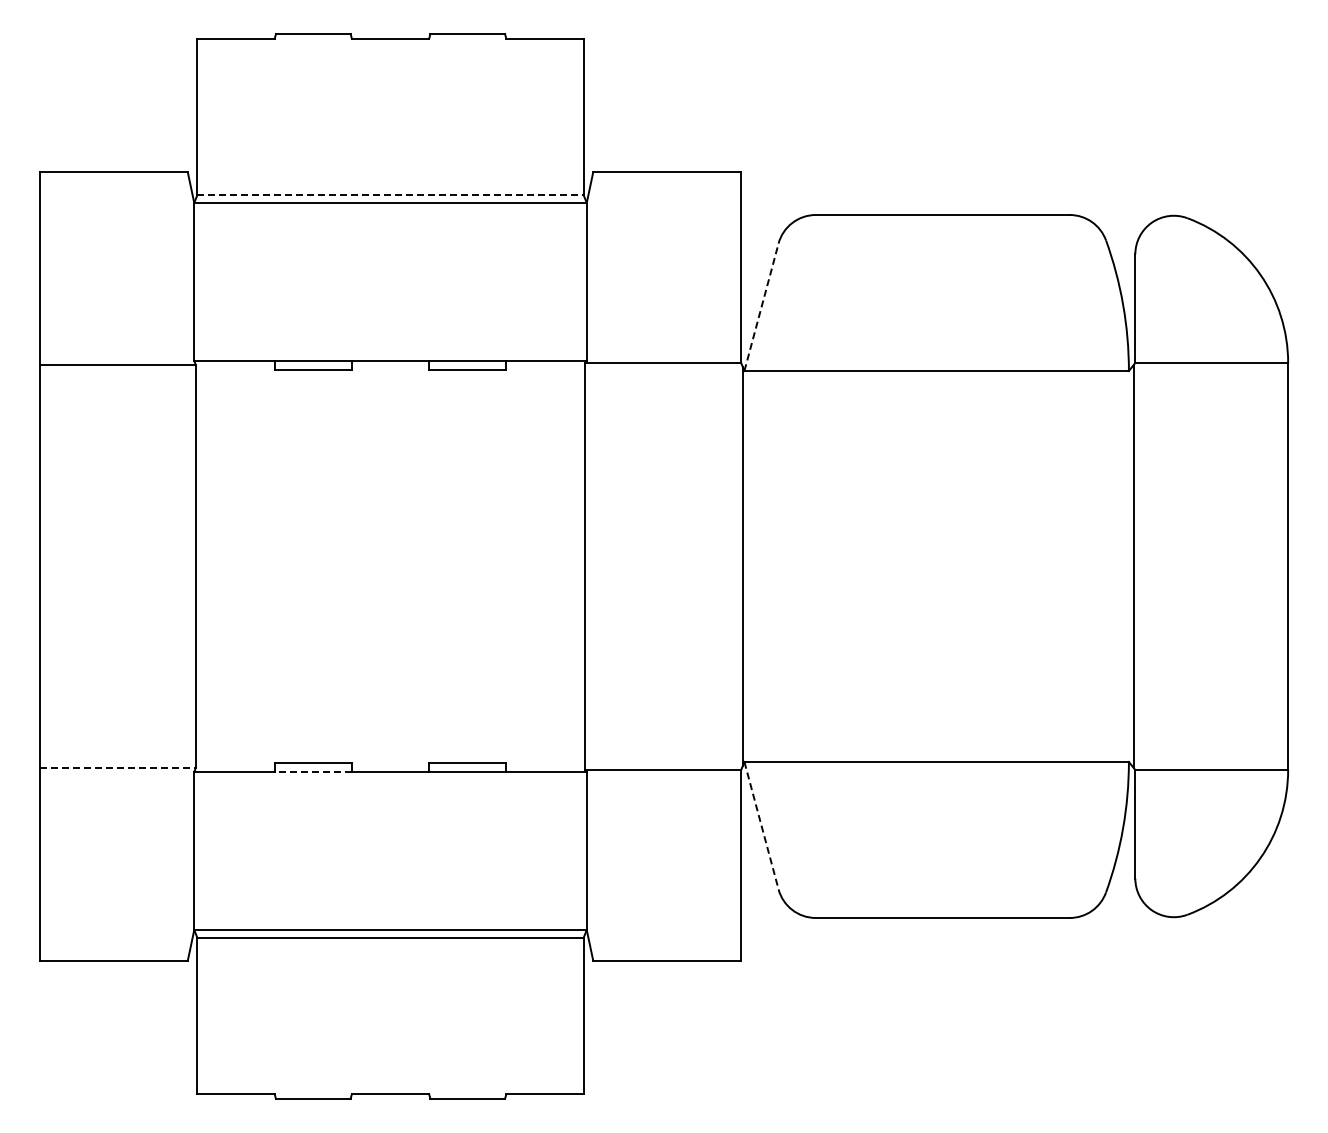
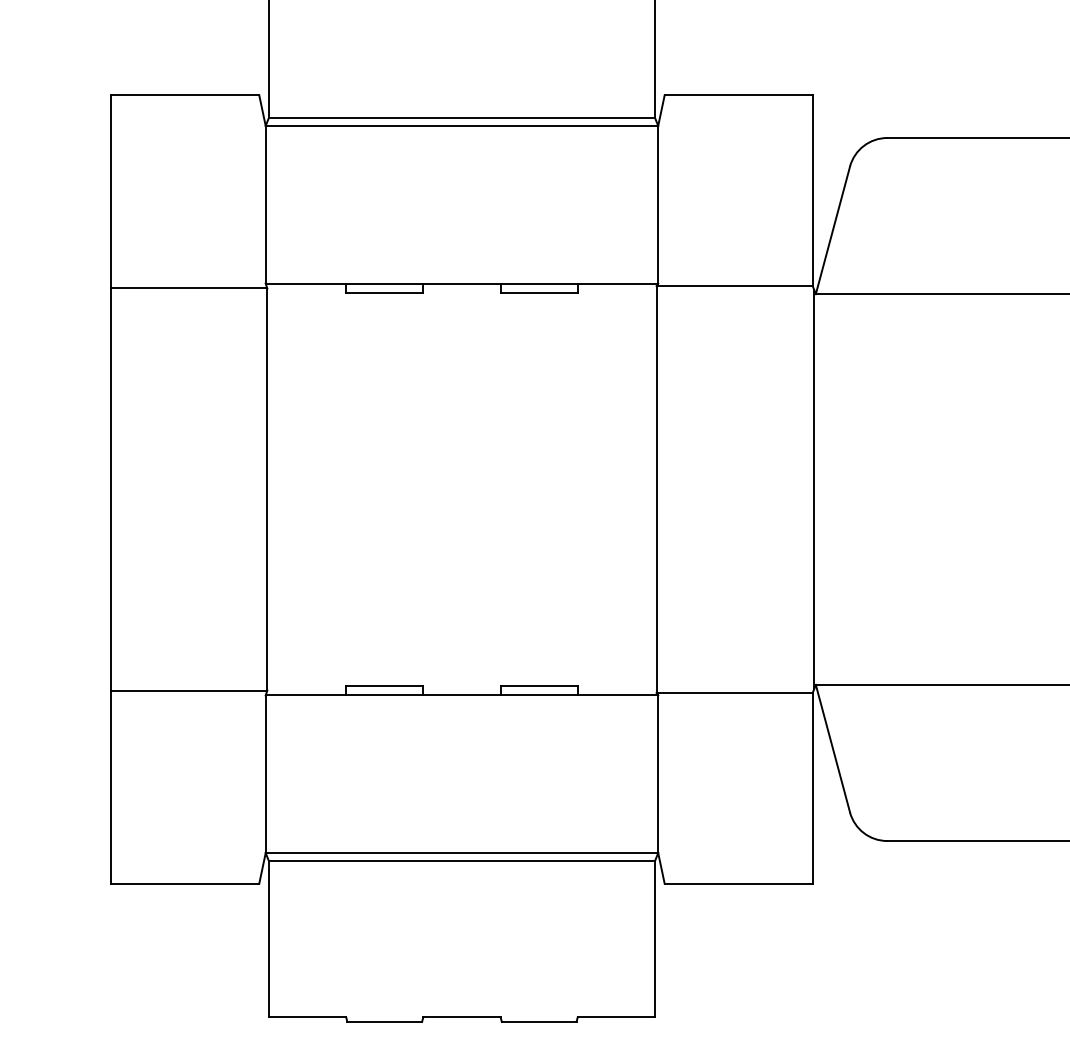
line: (391, 194) -> (462, 117), dashed -> solid
line: (761, 307) -> (832, 230), dashed -> solid
line: (118, 767) -> (189, 690), dashed -> solid
line: (313, 772) -> (384, 695), dashed -> solid
line: (761, 825) -> (832, 748), dashed -> solid

